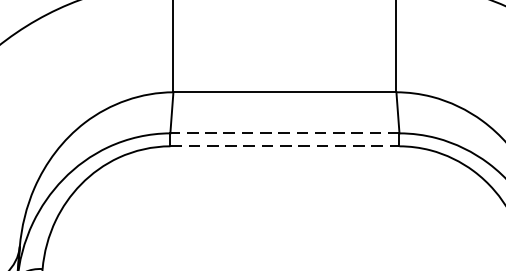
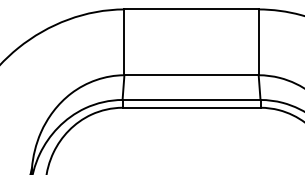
line: (284, 132) -> (191, 99), dashed -> solid
line: (284, 145) -> (191, 107), dashed -> solid

